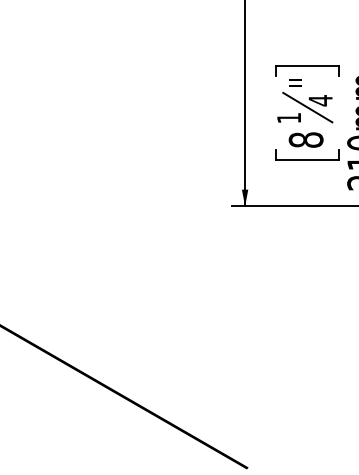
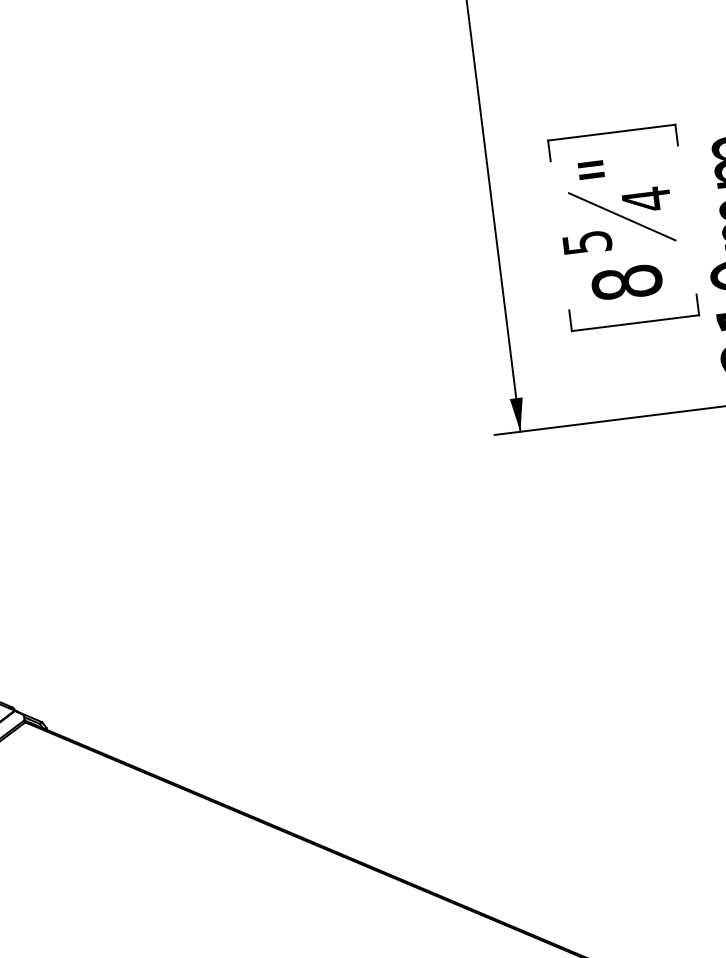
text: (289, 118) -> (588, 243), 1 -> 5

